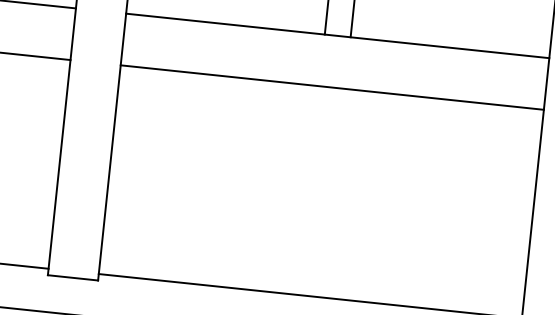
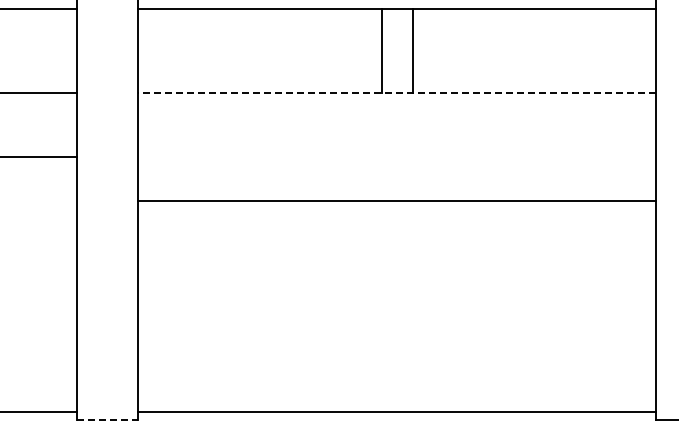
line: (337, 36) -> (397, 93), solid -> dashed
line: (332, 87) -> (397, 200), moved
line: (72, 277) -> (107, 419), solid -> dashed

